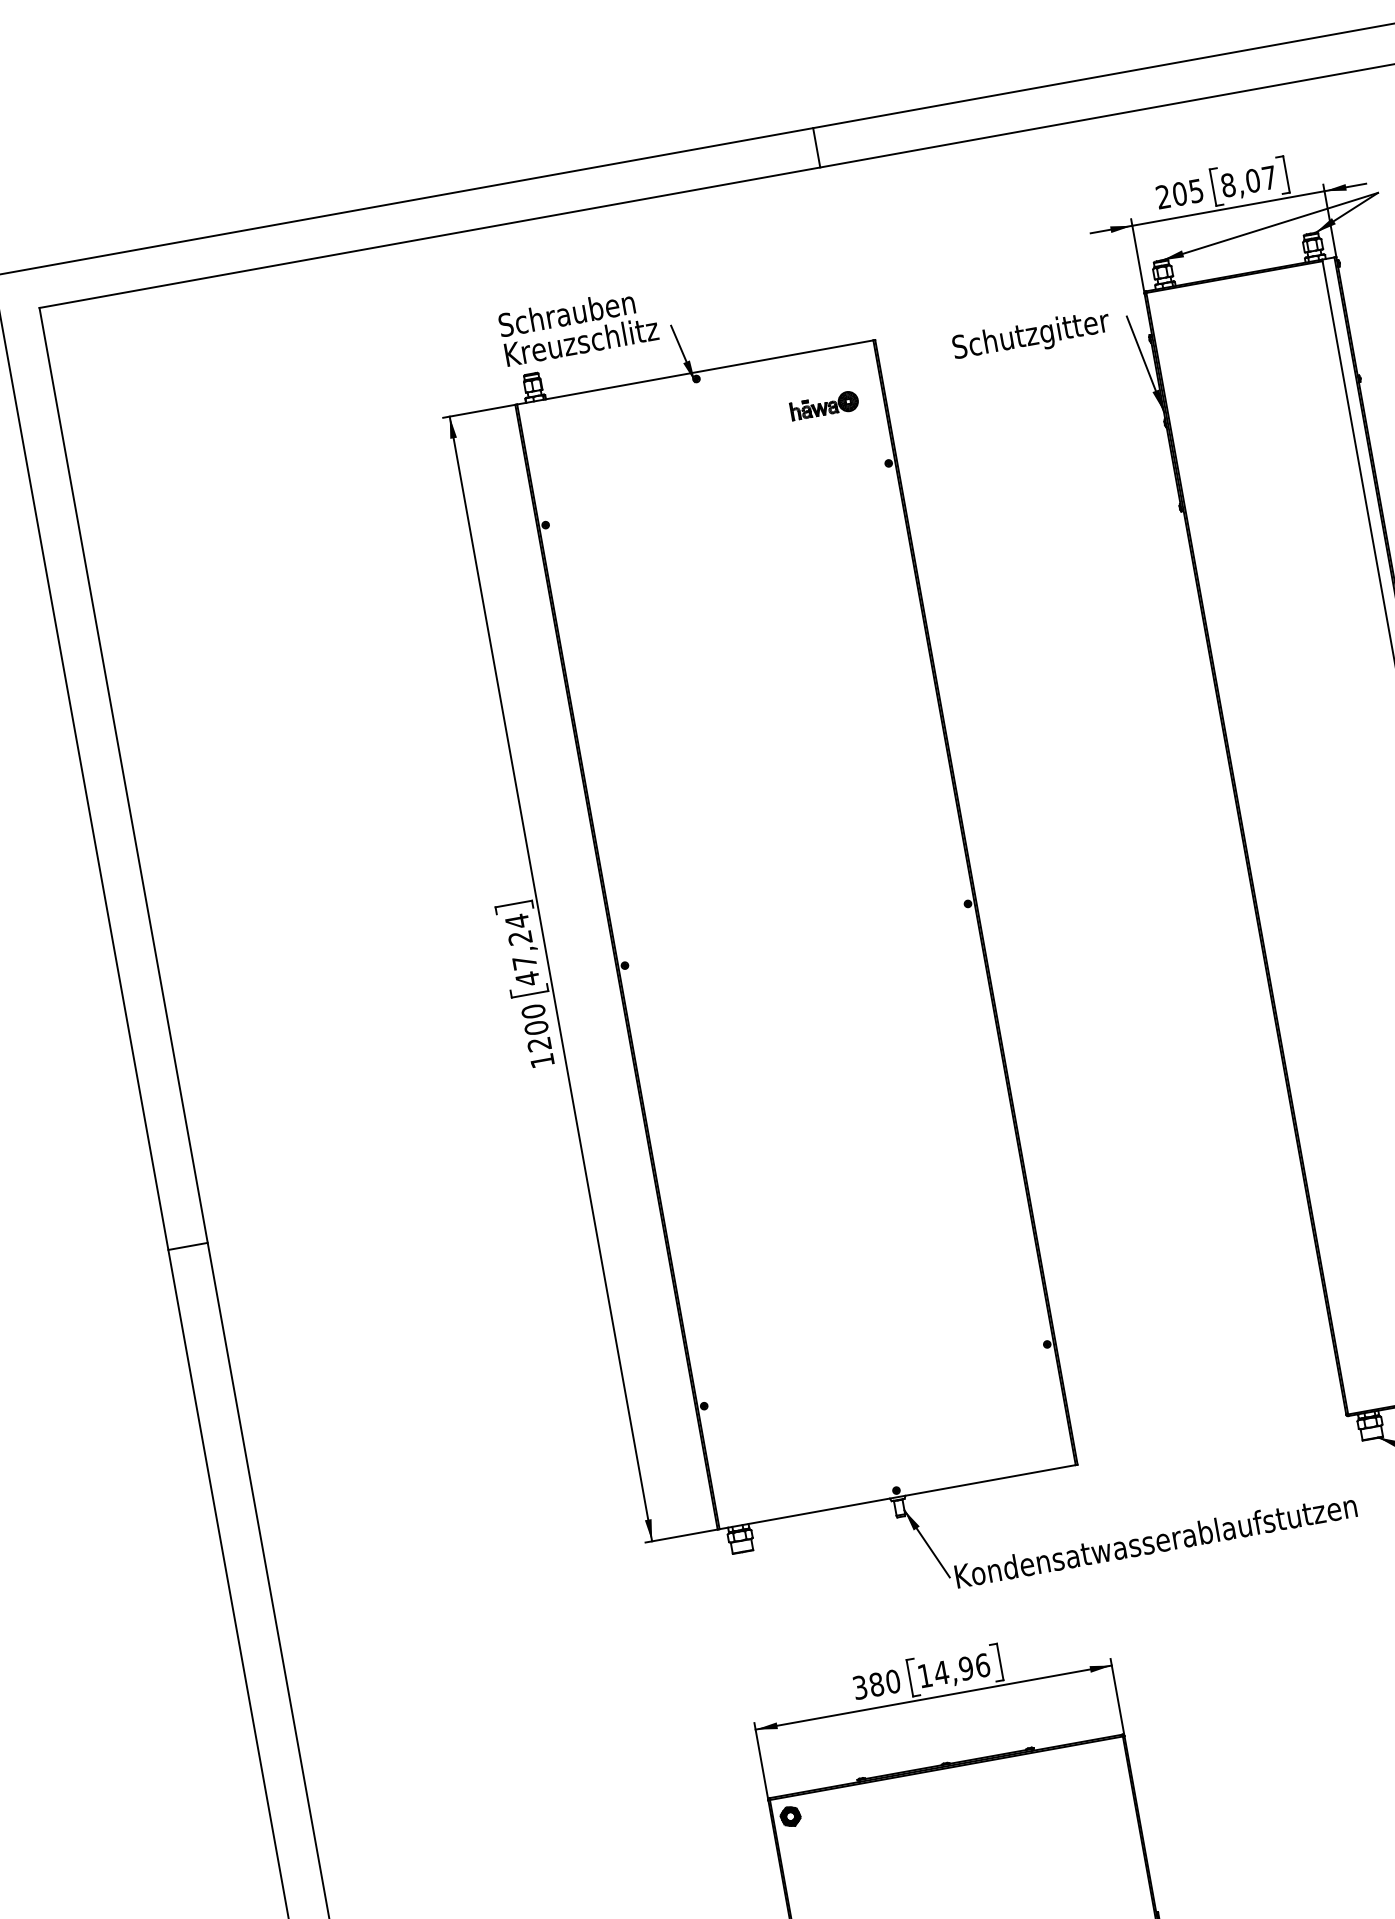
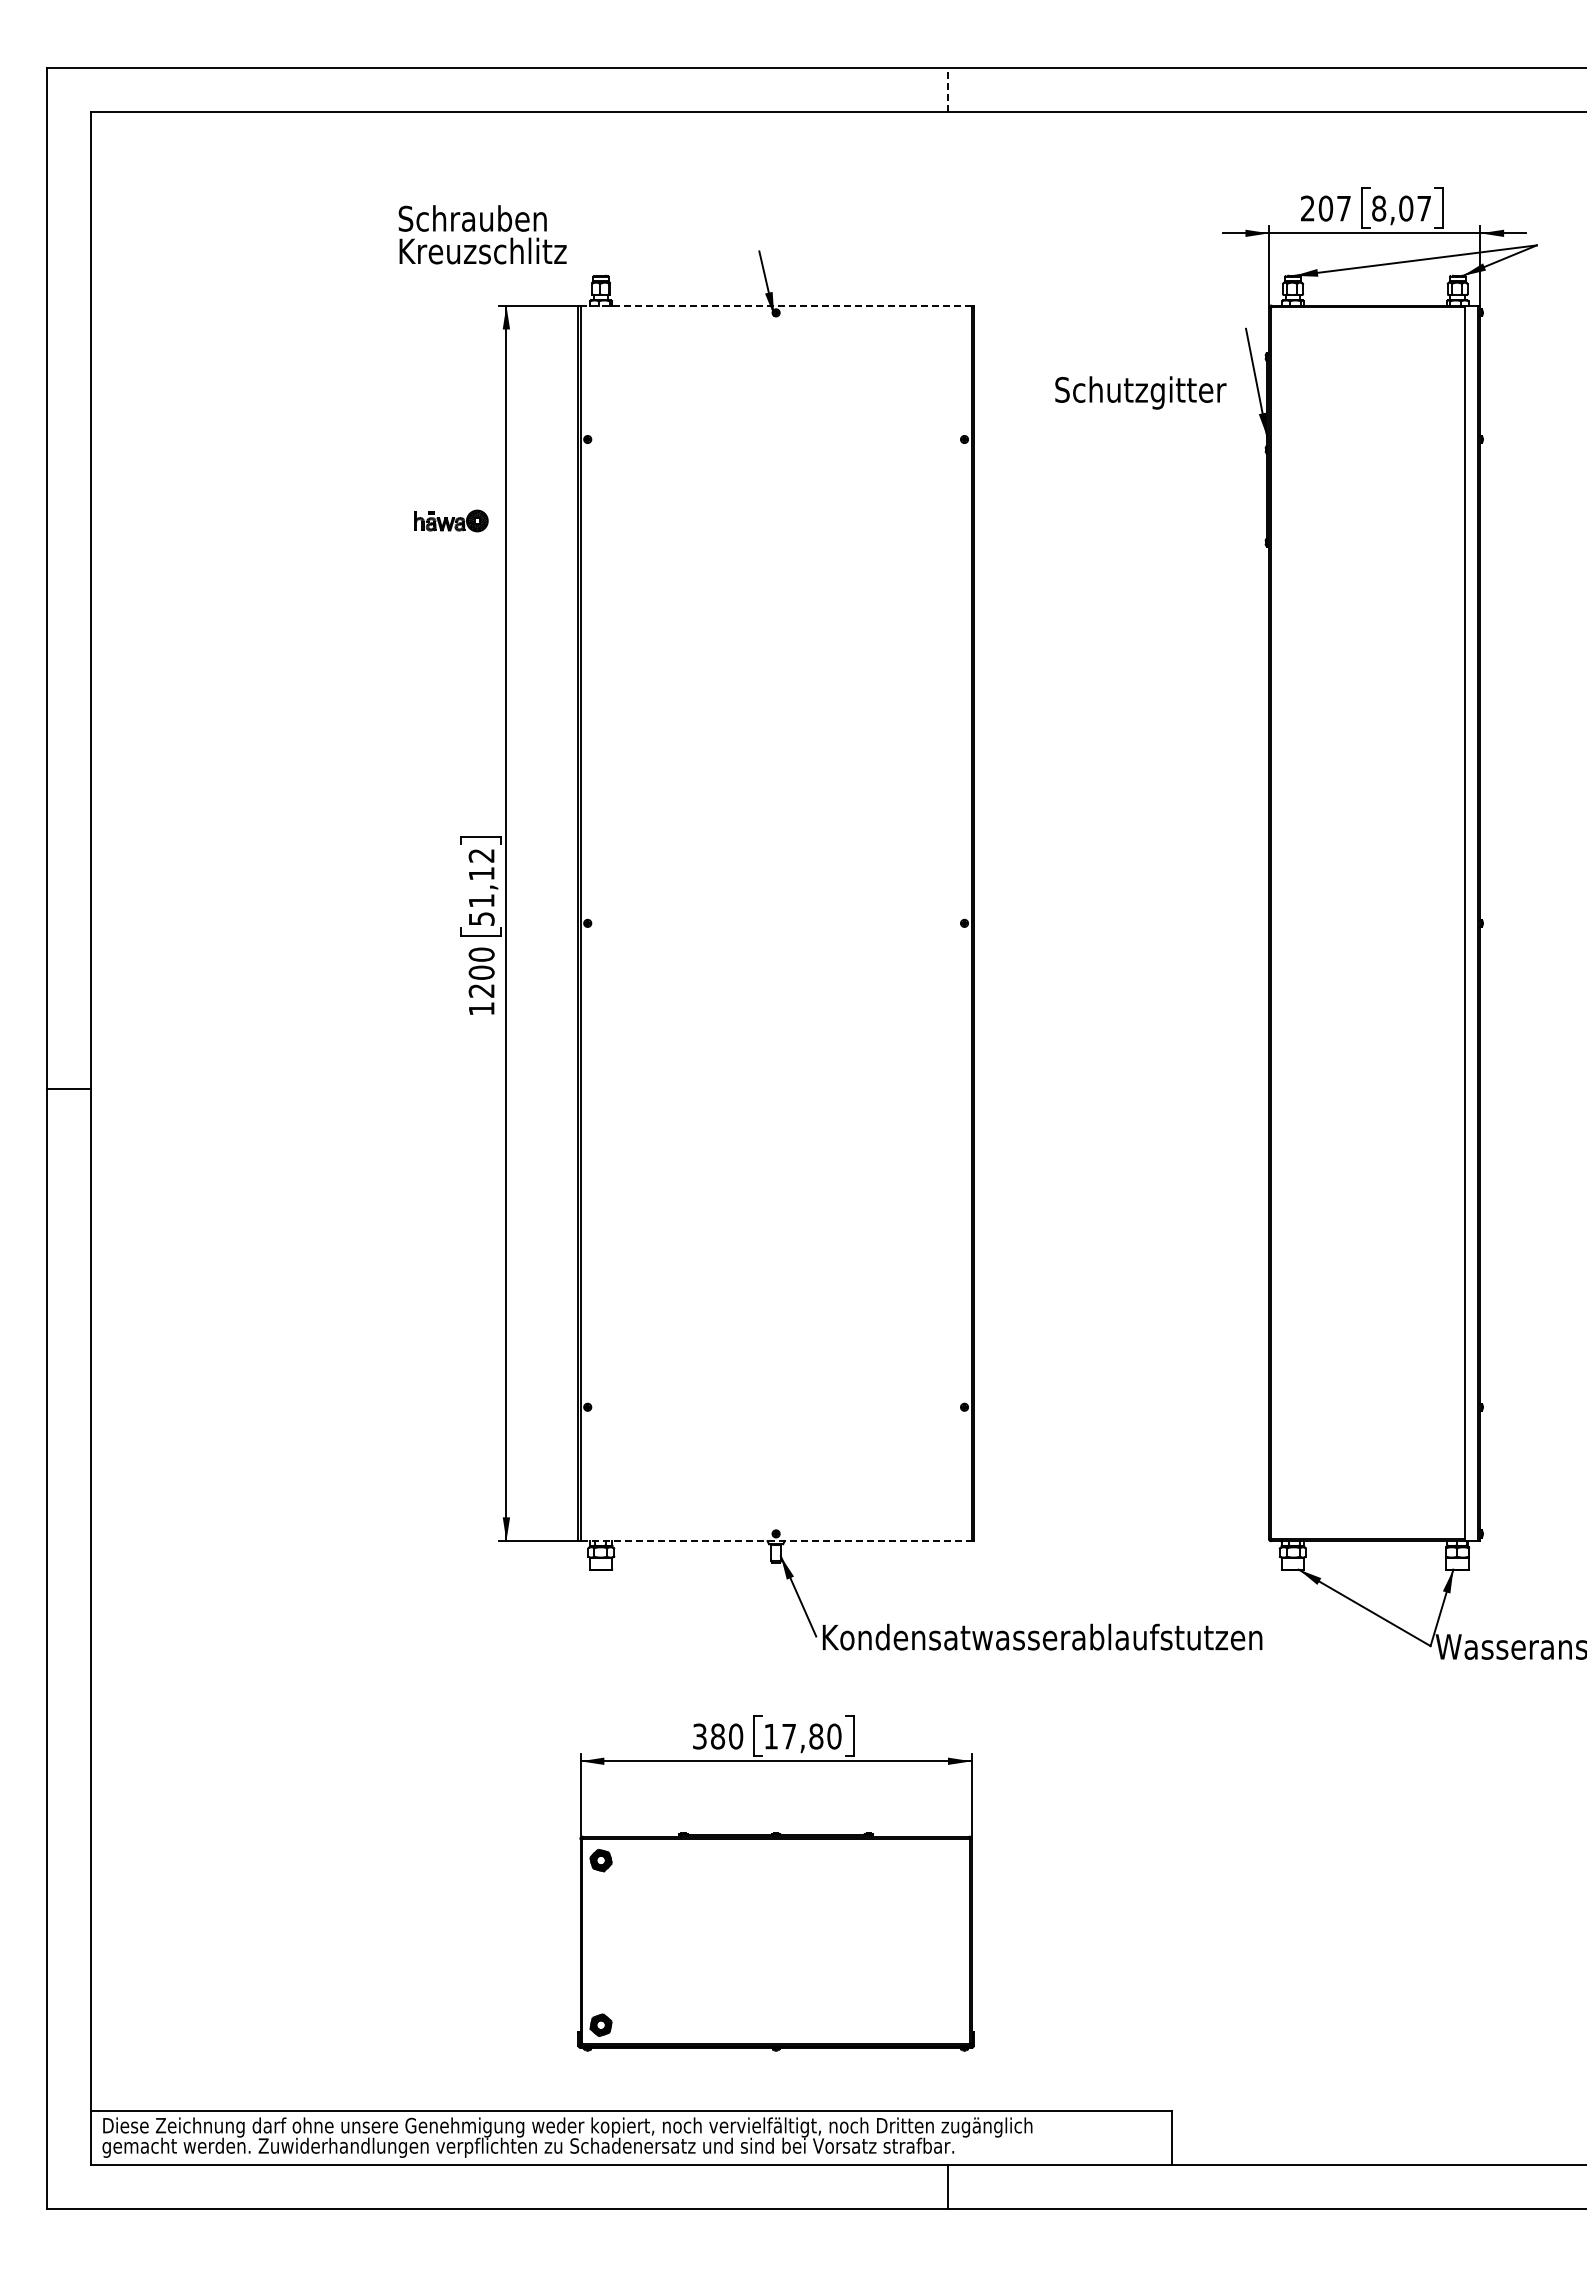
line: (816, 147) -> (948, 89), solid -> dashed
text: (1195, 191) -> (1343, 208), 205 -> 207
text: (578, 326) -> (482, 234), moved
text: (1031, 336) -> (1140, 392), moved
line: (695, 372) -> (776, 305), solid -> dashed
part: (824, 405) -> (451, 520), moved
text: (522, 950) -> (481, 887), 47,24 -> 51,12
line: (187, 1246) -> (68, 1089), moved
line: (898, 1497) -> (776, 1541), solid -> dashed
text: (961, 1669) -> (811, 1736), 14,96 -> 17,80

